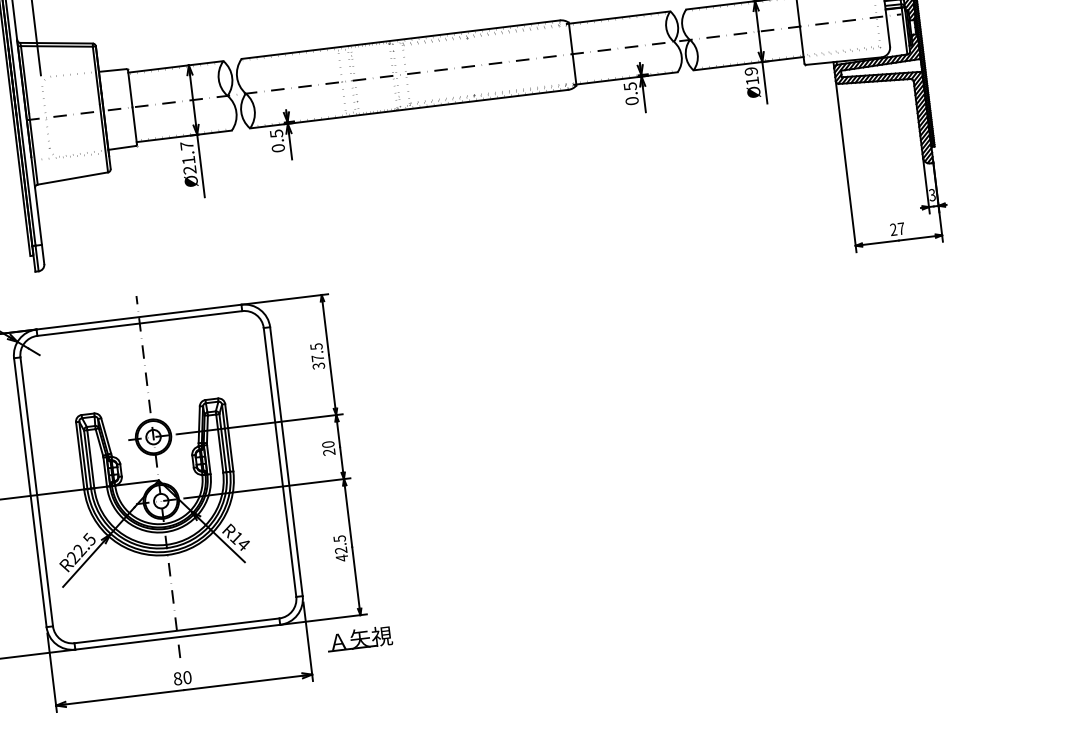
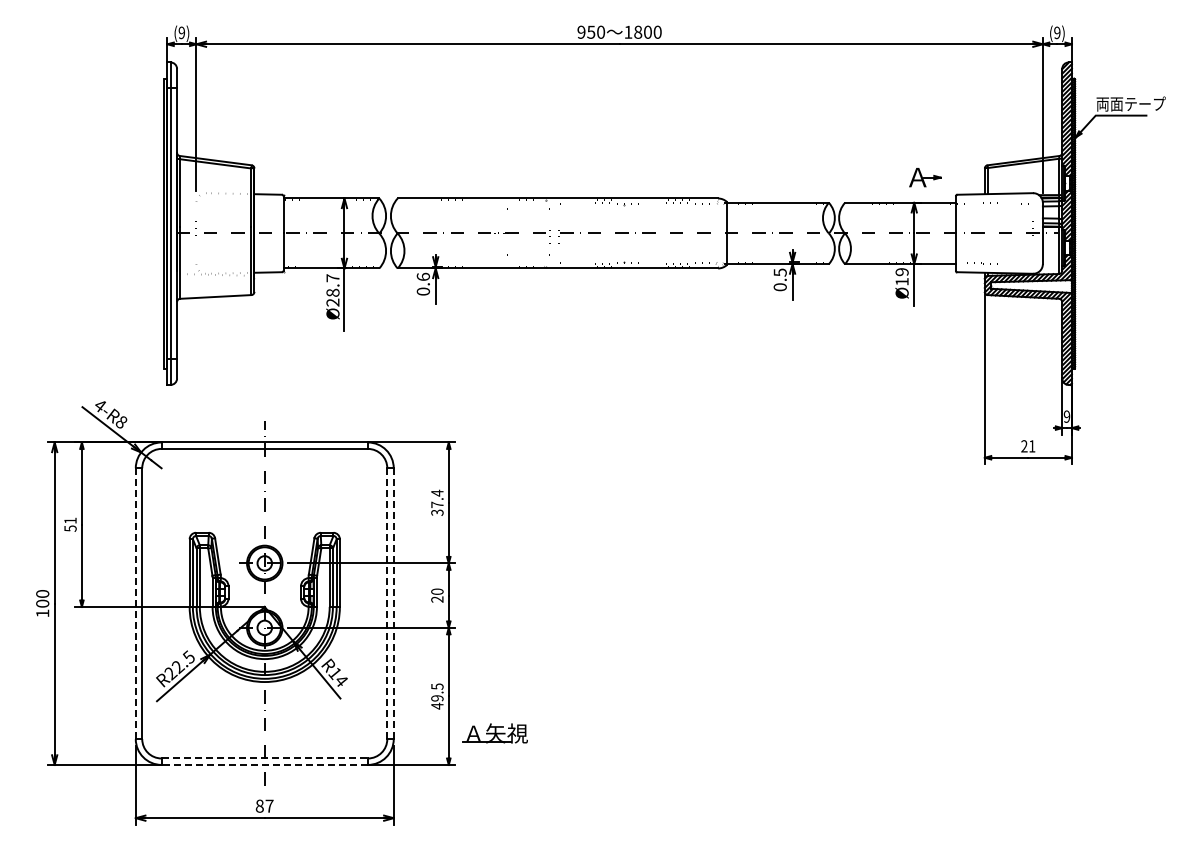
text: (275, 133) -> (422, 276), 0.5 -> 0.6
text: (188, 160) -> (332, 292), Ø21.7 -> Ø28.7
text: (931, 195) -> (1066, 416), 3 -> 9
text: (901, 228) -> (1032, 446), 27 -> 21
text: (316, 346) -> (437, 492), 37.5 -> 37.4
line: (280, 462) -> (387, 603), solid -> dashed
line: (286, 462) -> (393, 604), solid -> dashed
line: (30, 492) -> (135, 603), solid -> dashed
text: (341, 550) -> (437, 698), 42.5 -> 49.5
line: (177, 630) -> (265, 758), solid -> dashed
line: (177, 636) -> (264, 764), solid -> dashed
part: (359, 639) -> (494, 733), moved
text: (187, 676) -> (269, 805), 80 -> 87

